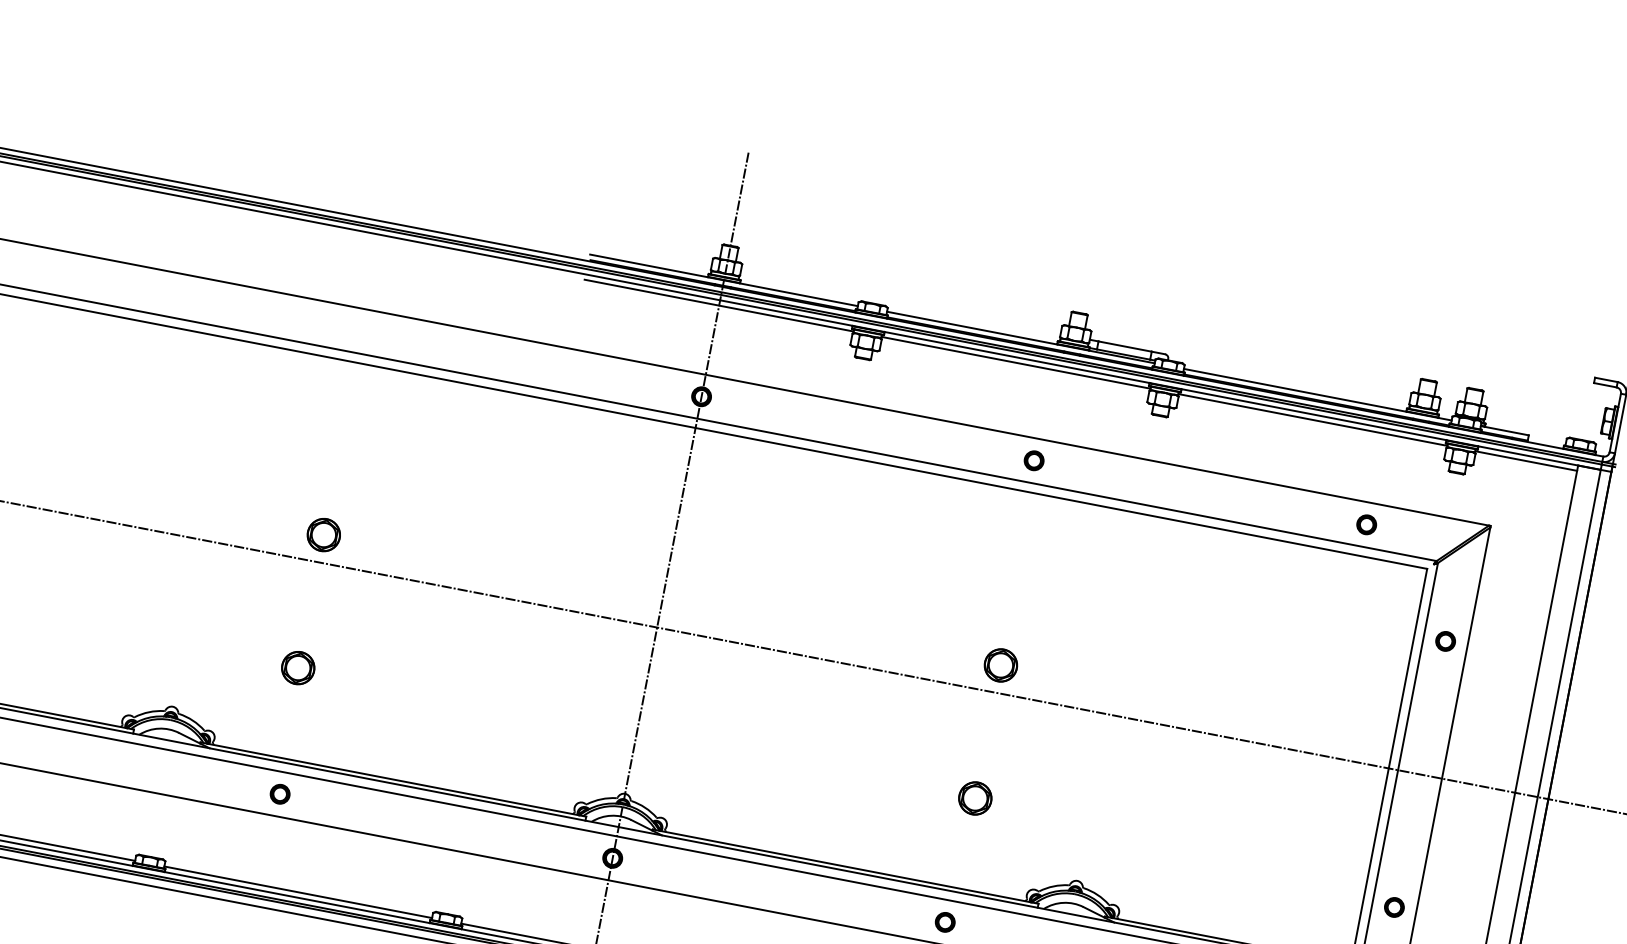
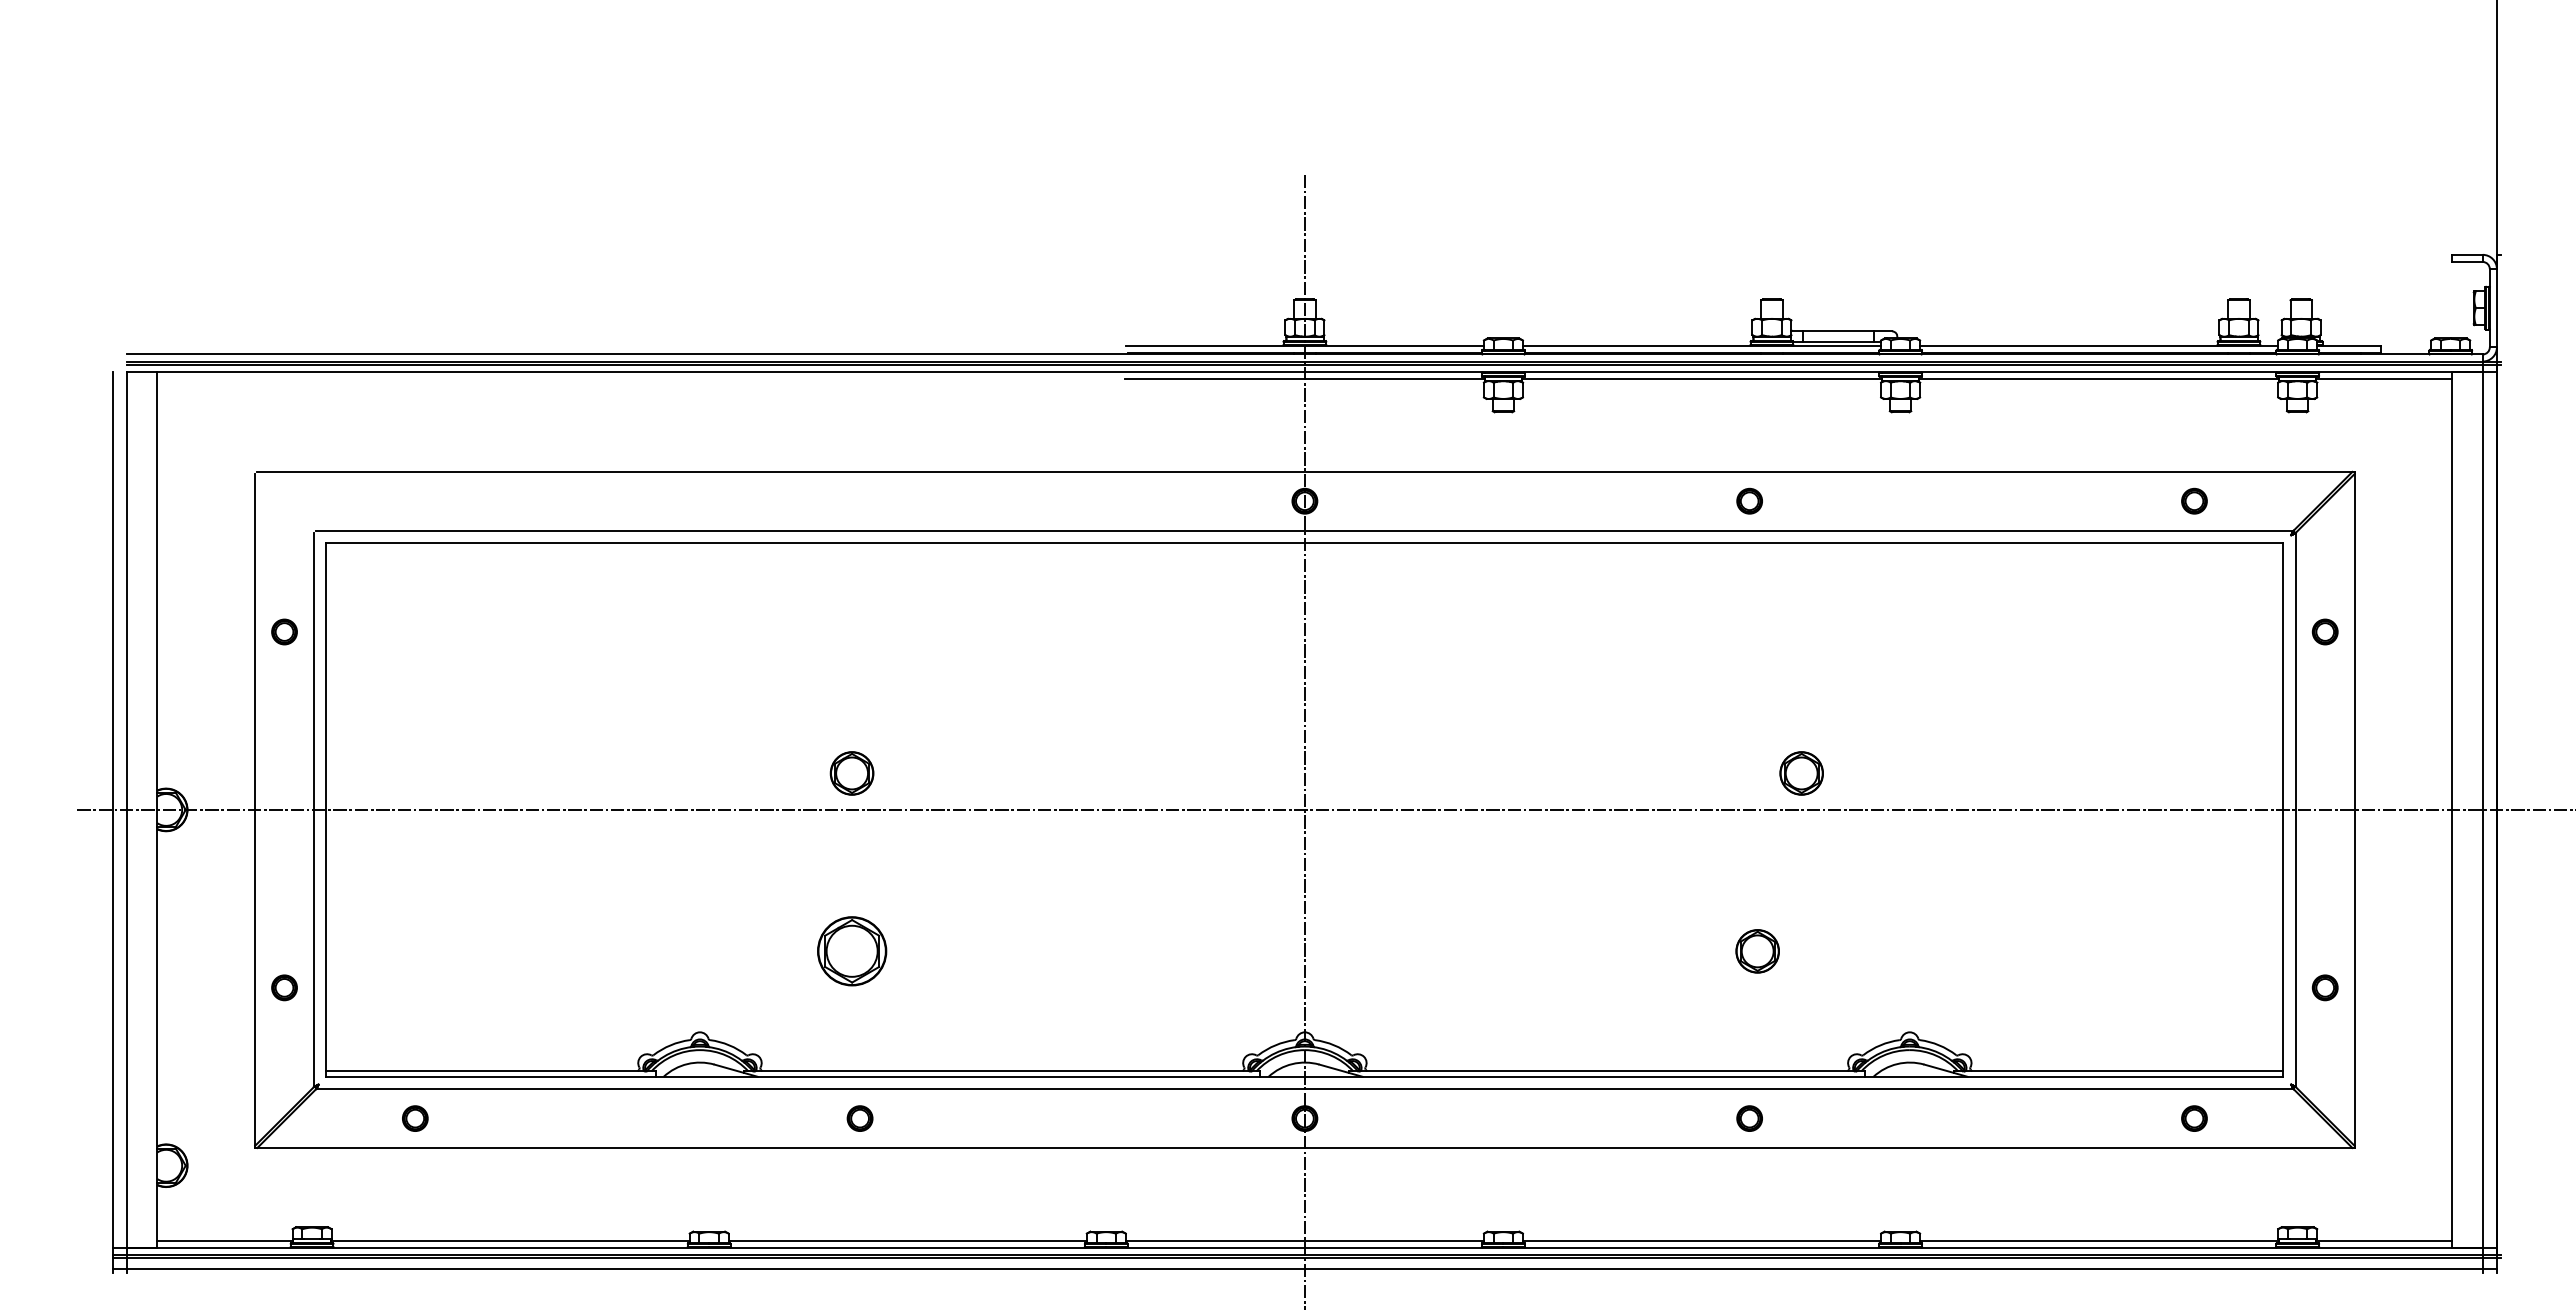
part: (1000, 665) -> (1801, 773), moved
part: (297, 668) -> (851, 951), size x1.6

